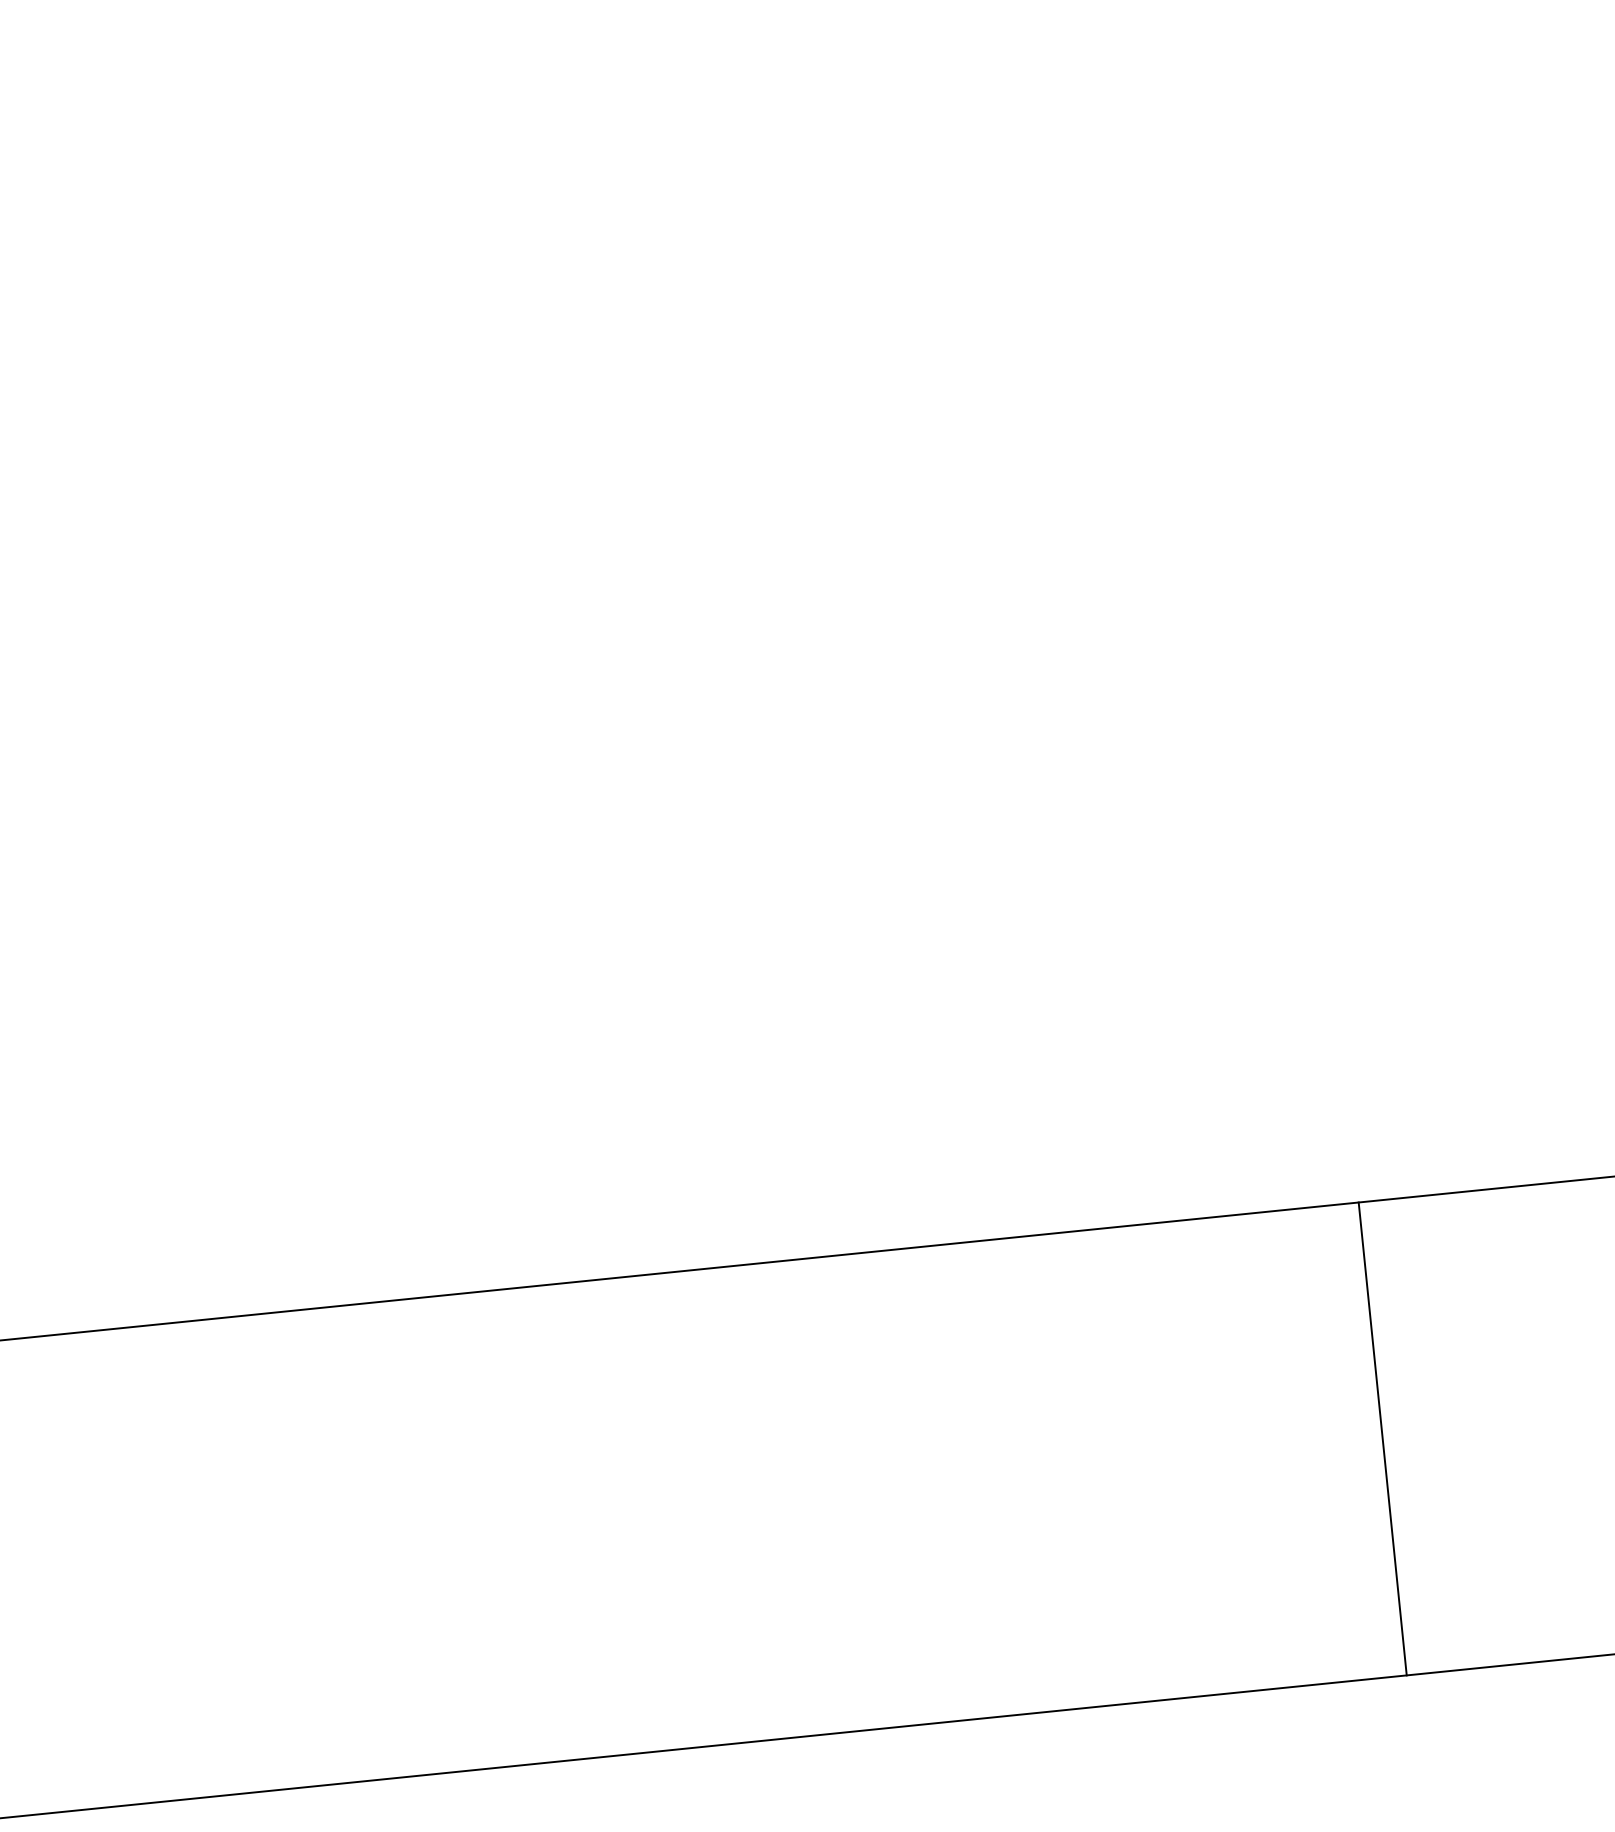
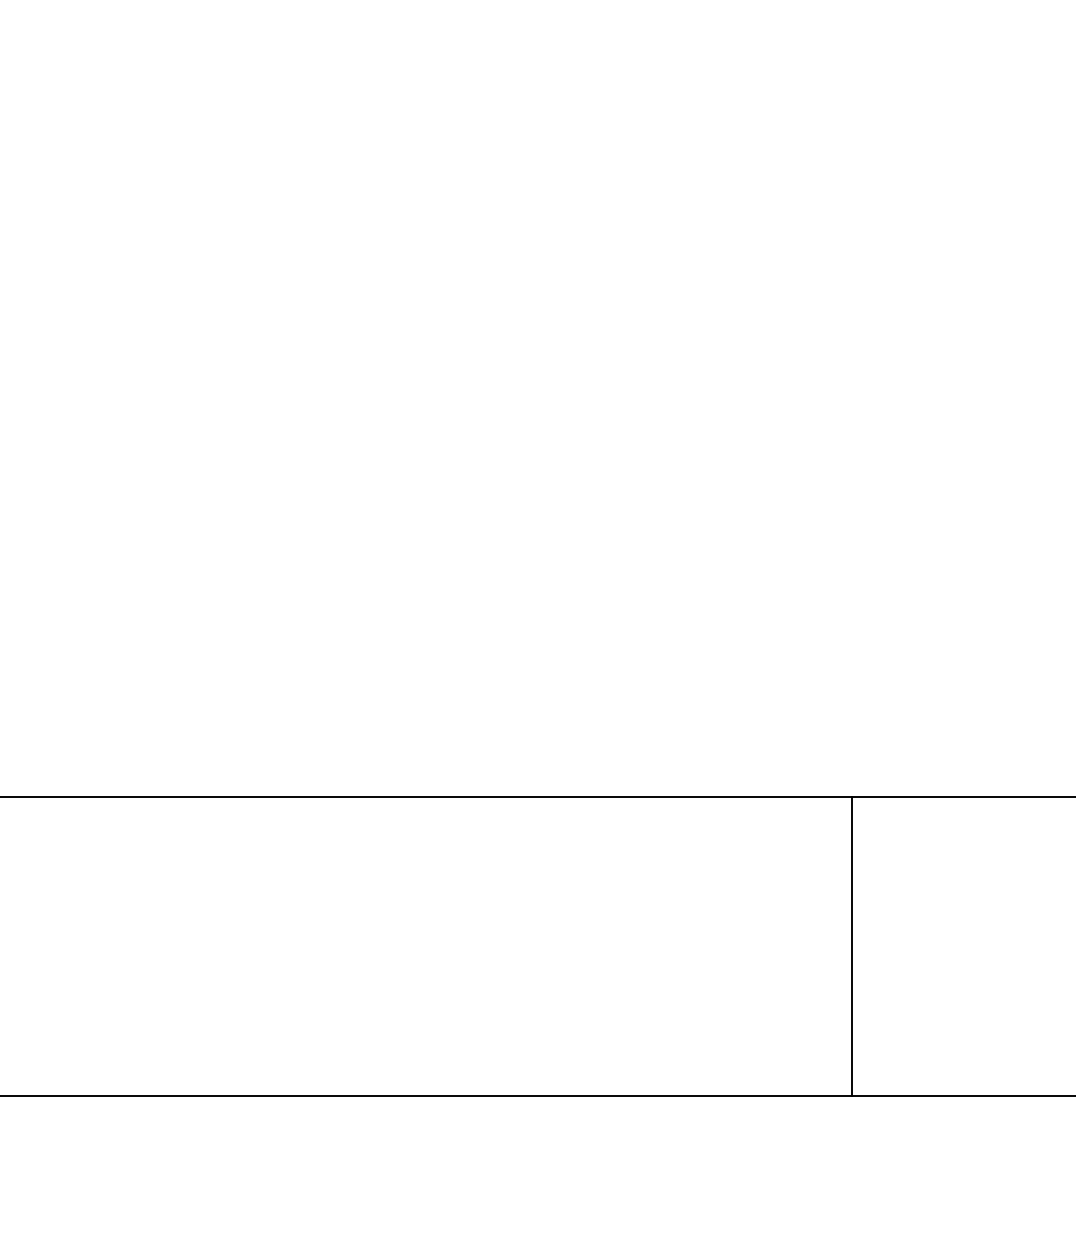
line: (1382, 1439) -> (851, 946), moved

